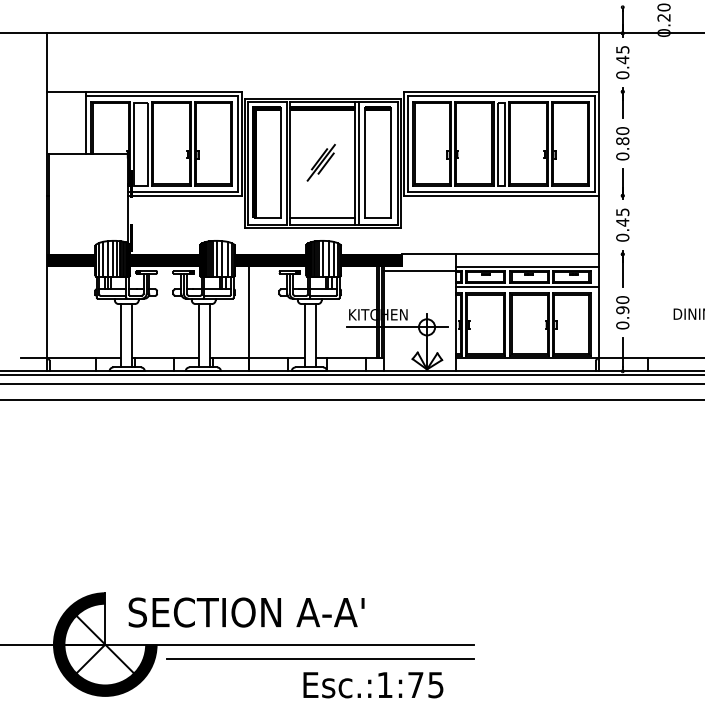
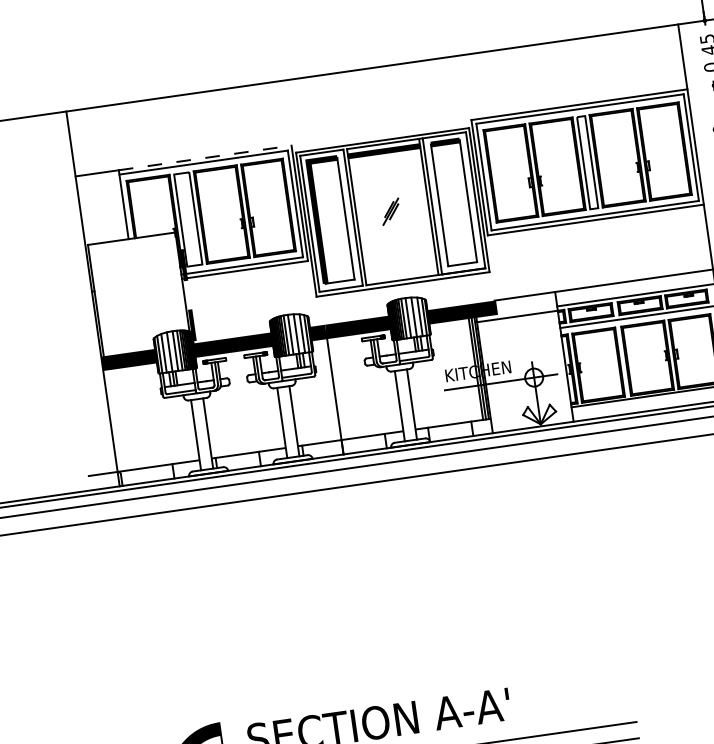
line: (163, 91) -> (204, 157), solid -> dashed
part: (320, 162) -> (390, 211), size x0.6
line: (322, 218) -> (401, 273), removed

